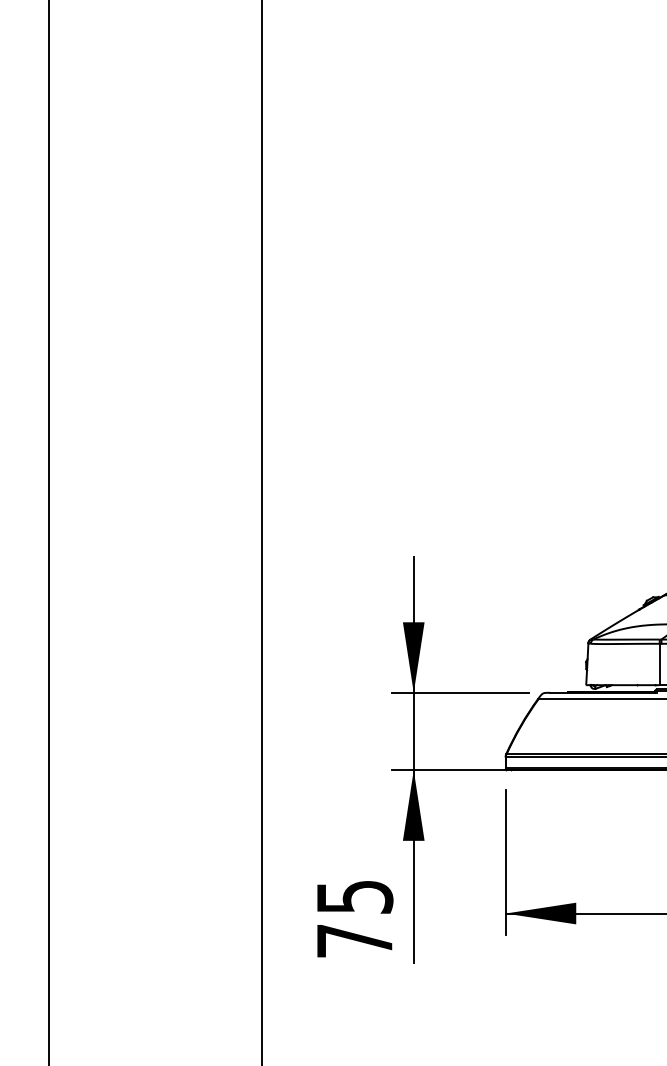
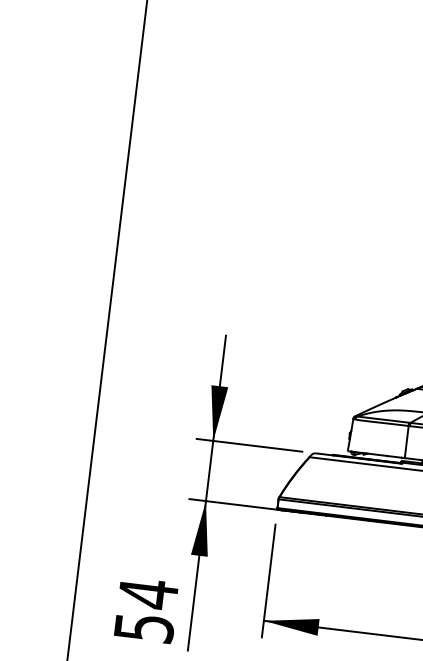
text: (355, 918) -> (146, 610), 75 -> 54

